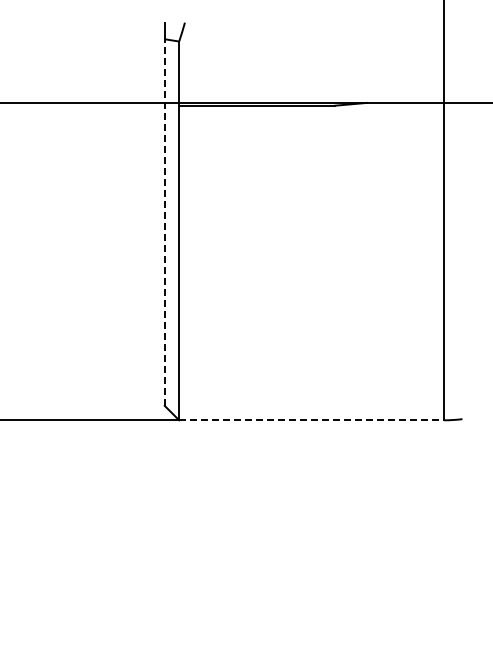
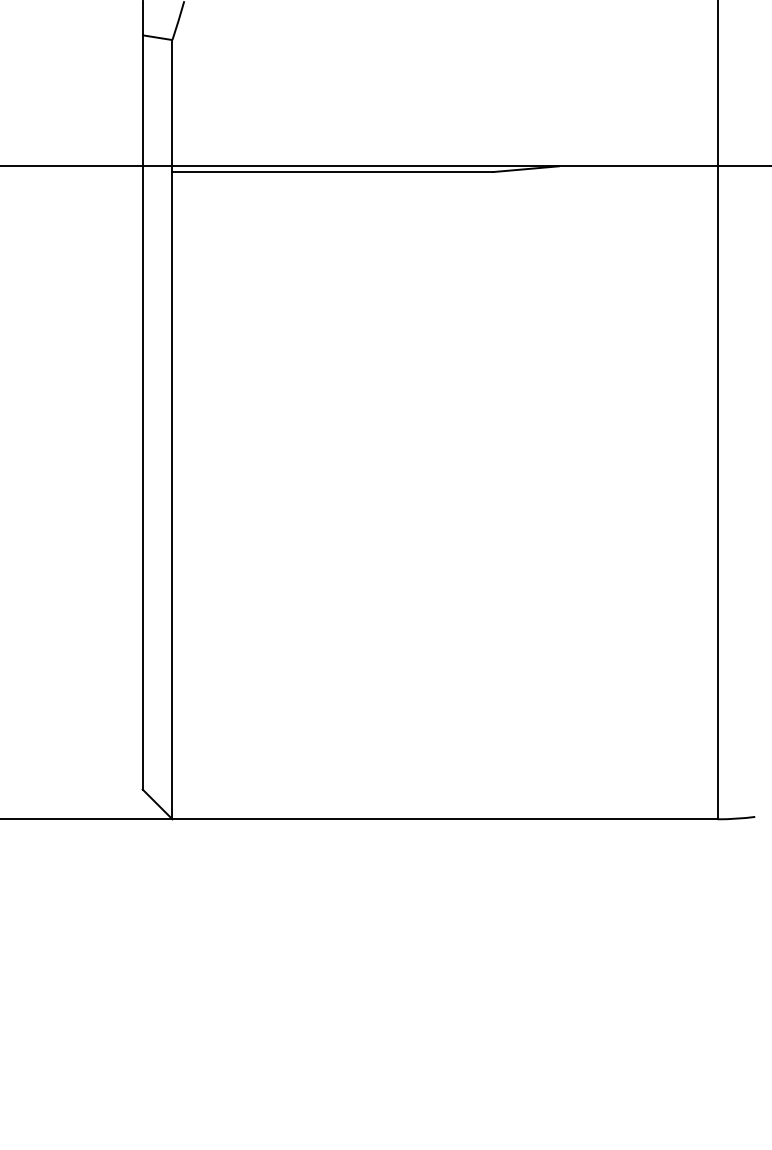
line: (164, 222) -> (142, 412), dashed -> solid
line: (311, 420) -> (444, 819), dashed -> solid

